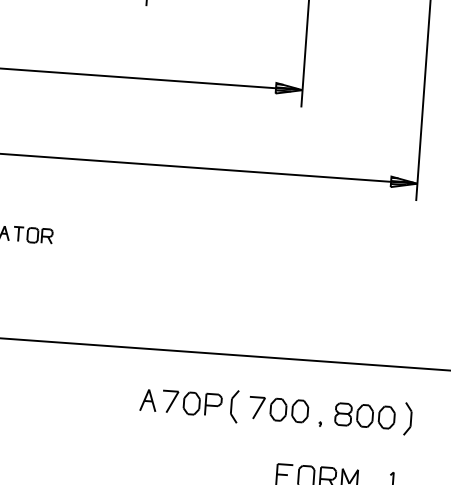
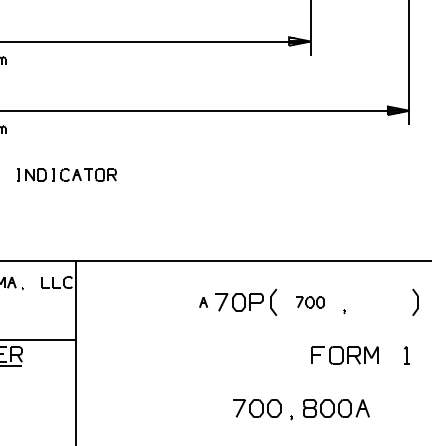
part: (148, 400) -> (203, 302), size x0.6
part: (279, 409) -> (310, 302), size x0.6
part: (363, 416) -> (379, 302), removed

